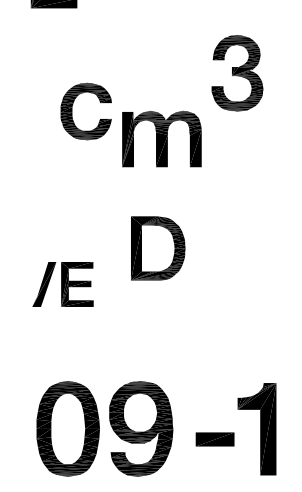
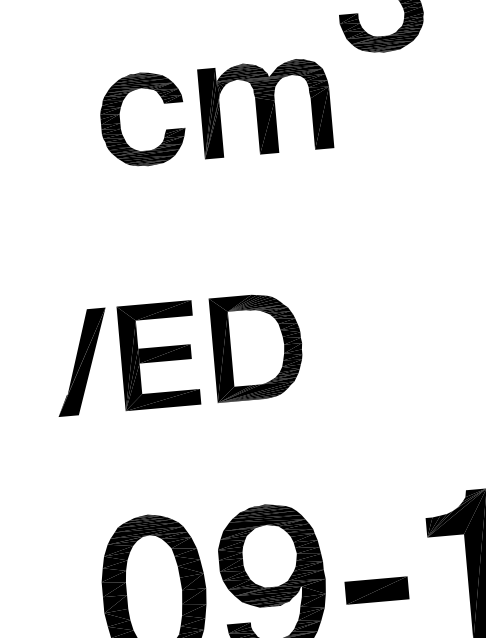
part: (72, 111) -> (120, 121), moved
part: (158, 248) -> (257, 346), moved
part: (62, 284) -> (124, 358), size x1.43
part: (214, 439) -> (376, 590), moved

